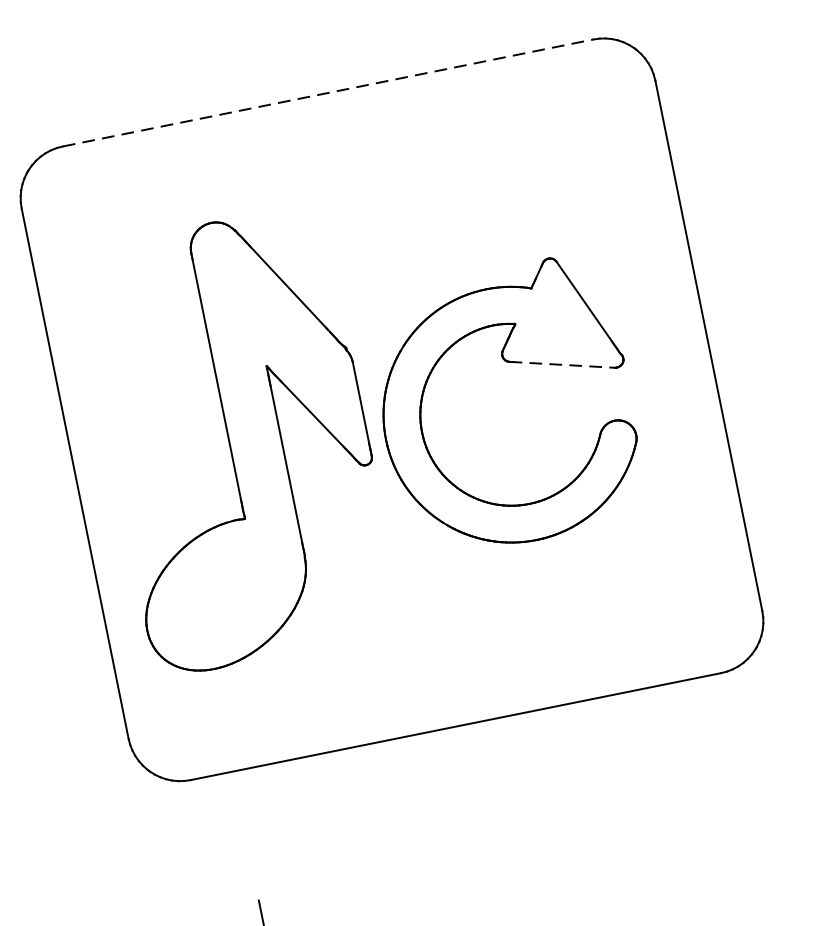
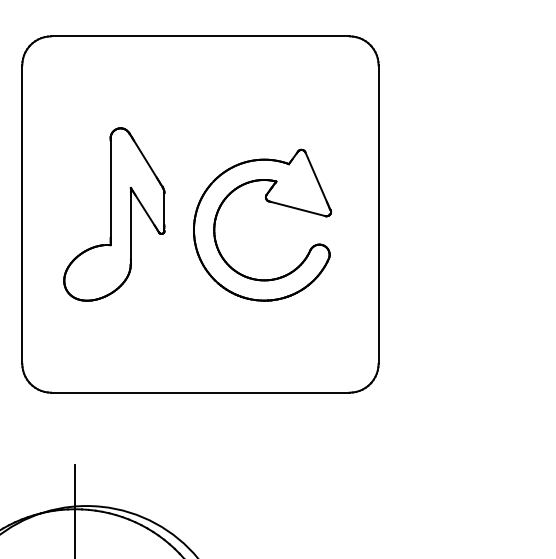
line: (328, 93) -> (200, 36), dashed -> solid
line: (562, 364) -> (297, 208), dashed -> solid
part: (239, 440) -> (114, 214), size x0.71

